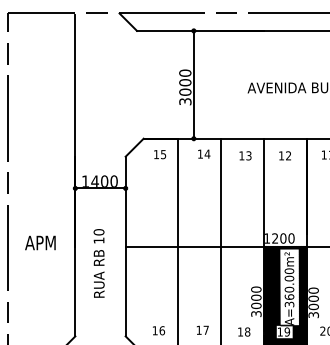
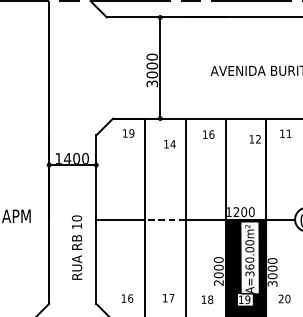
text: (204, 153) -> (170, 143), moved
text: (163, 154) -> (131, 133), 15 -> 19
text: (248, 155) -> (211, 134), 13 -> 16
text: (284, 155) -> (254, 138), moved
line: (199, 246) -> (165, 219), solid -> dashed
text: (98, 263) -> (76, 247), moved
text: (256, 314) -> (218, 283), 3000 -> 2000

